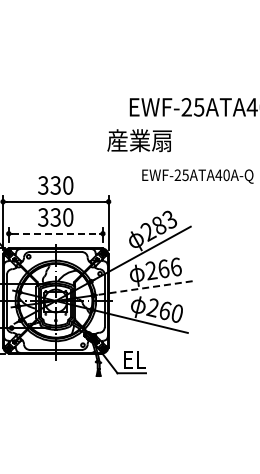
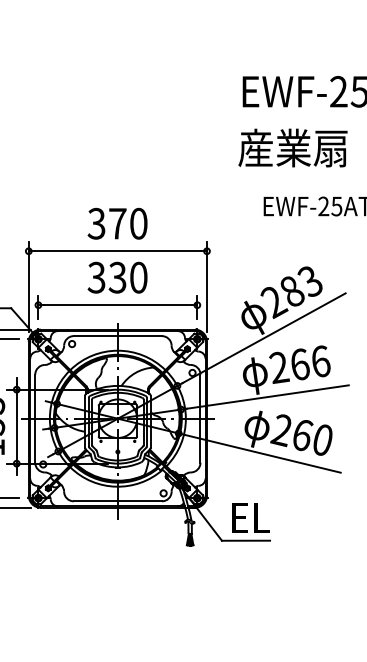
text: (139, 140) -> (292, 147), moved
text: (55, 185) -> (117, 223), 330 -> 370
line: (55, 233) -> (117, 304), dashed -> solid
line: (144, 288) -> (267, 397), dashed -> solid

